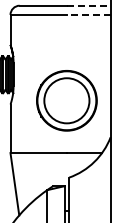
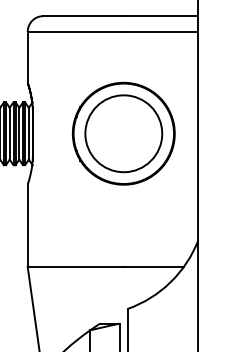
line: (88, 5) -> (160, 15), dashed -> solid
line: (88, 14) -> (160, 31), dashed -> solid
part: (66, 100) -> (123, 133), moved

